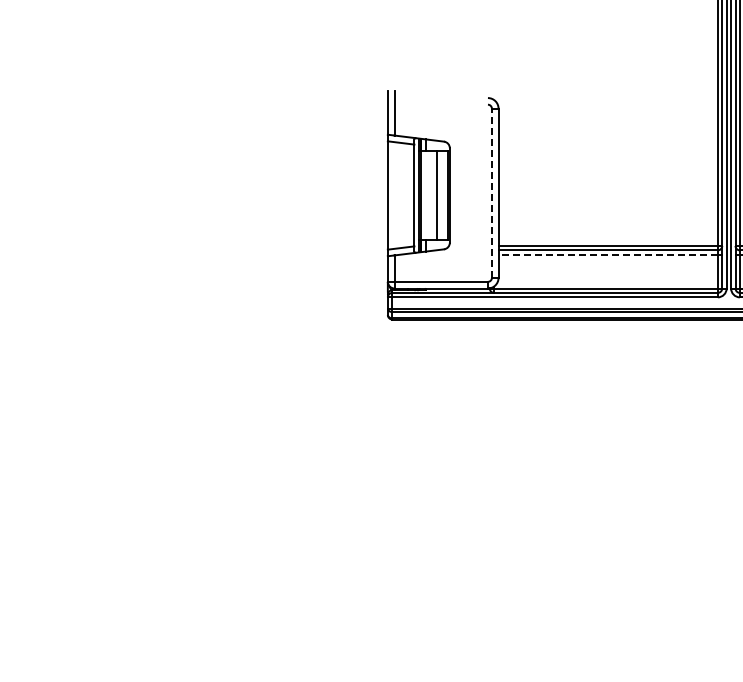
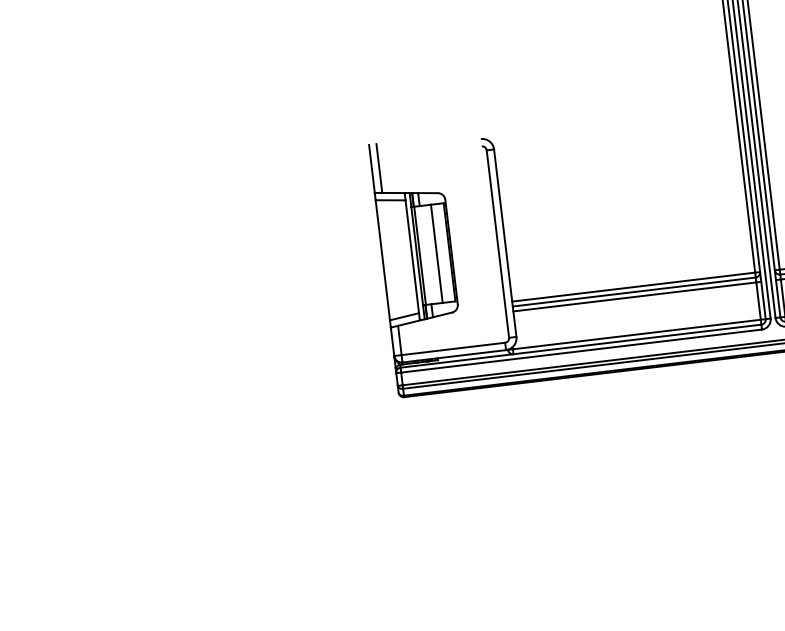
line: (491, 193) -> (497, 244), dashed -> solid
line: (608, 254) -> (635, 296), dashed -> solid

